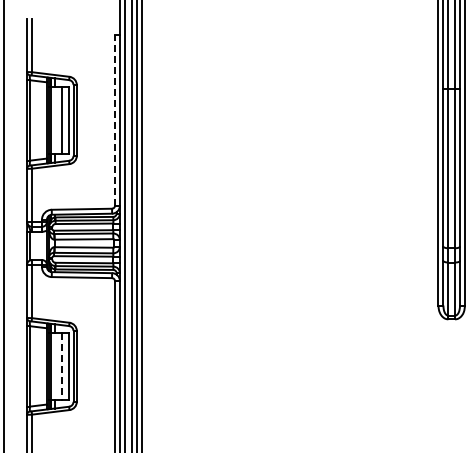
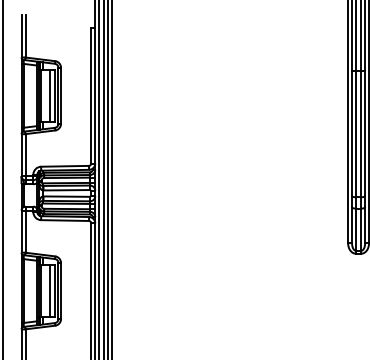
line: (114, 119) -> (90, 95), dashed -> solid
line: (62, 366) -> (49, 291), dashed -> solid

